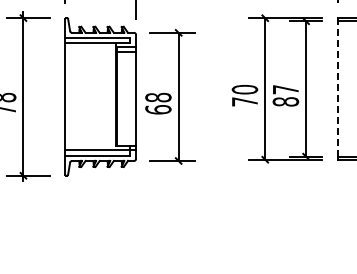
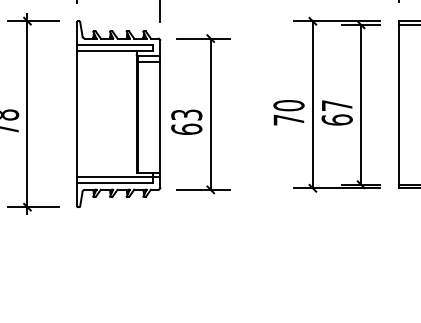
line: (338, 88) -> (399, 104), dashed -> solid
text: (158, 97) -> (186, 114), 68 -> 63
text: (285, 101) -> (336, 119), 87 -> 67

